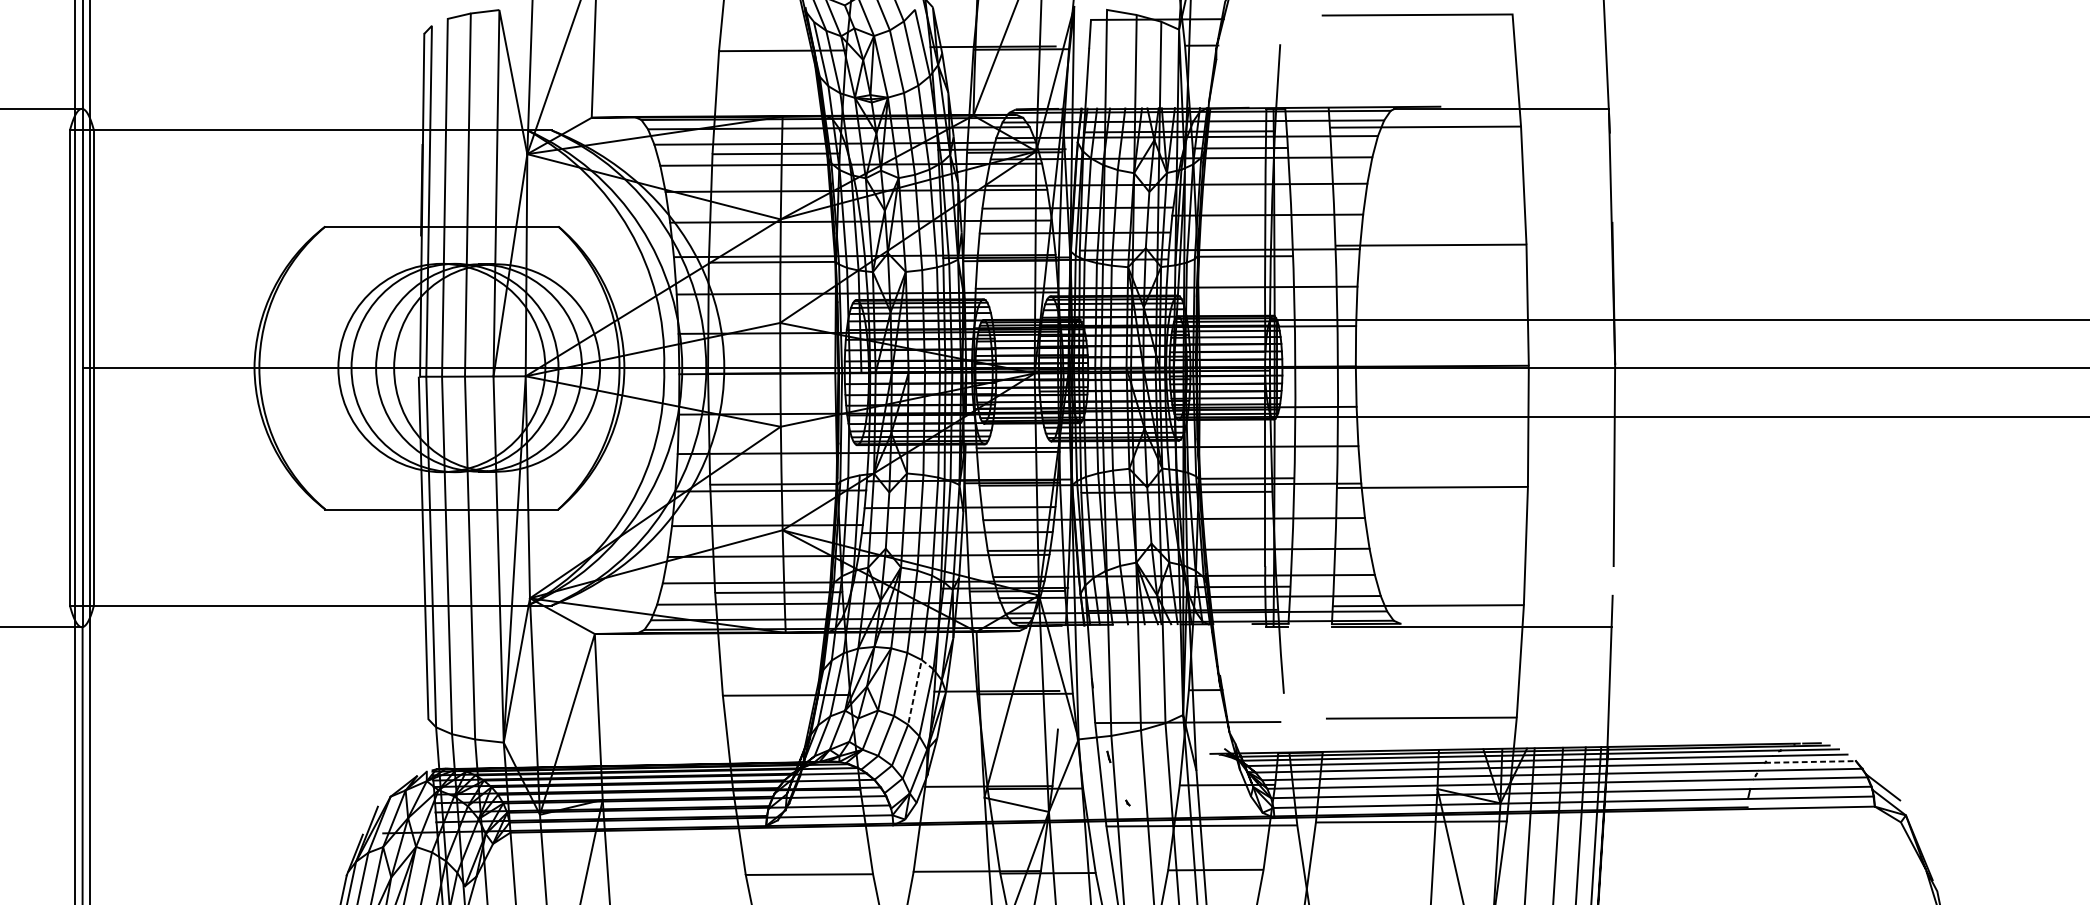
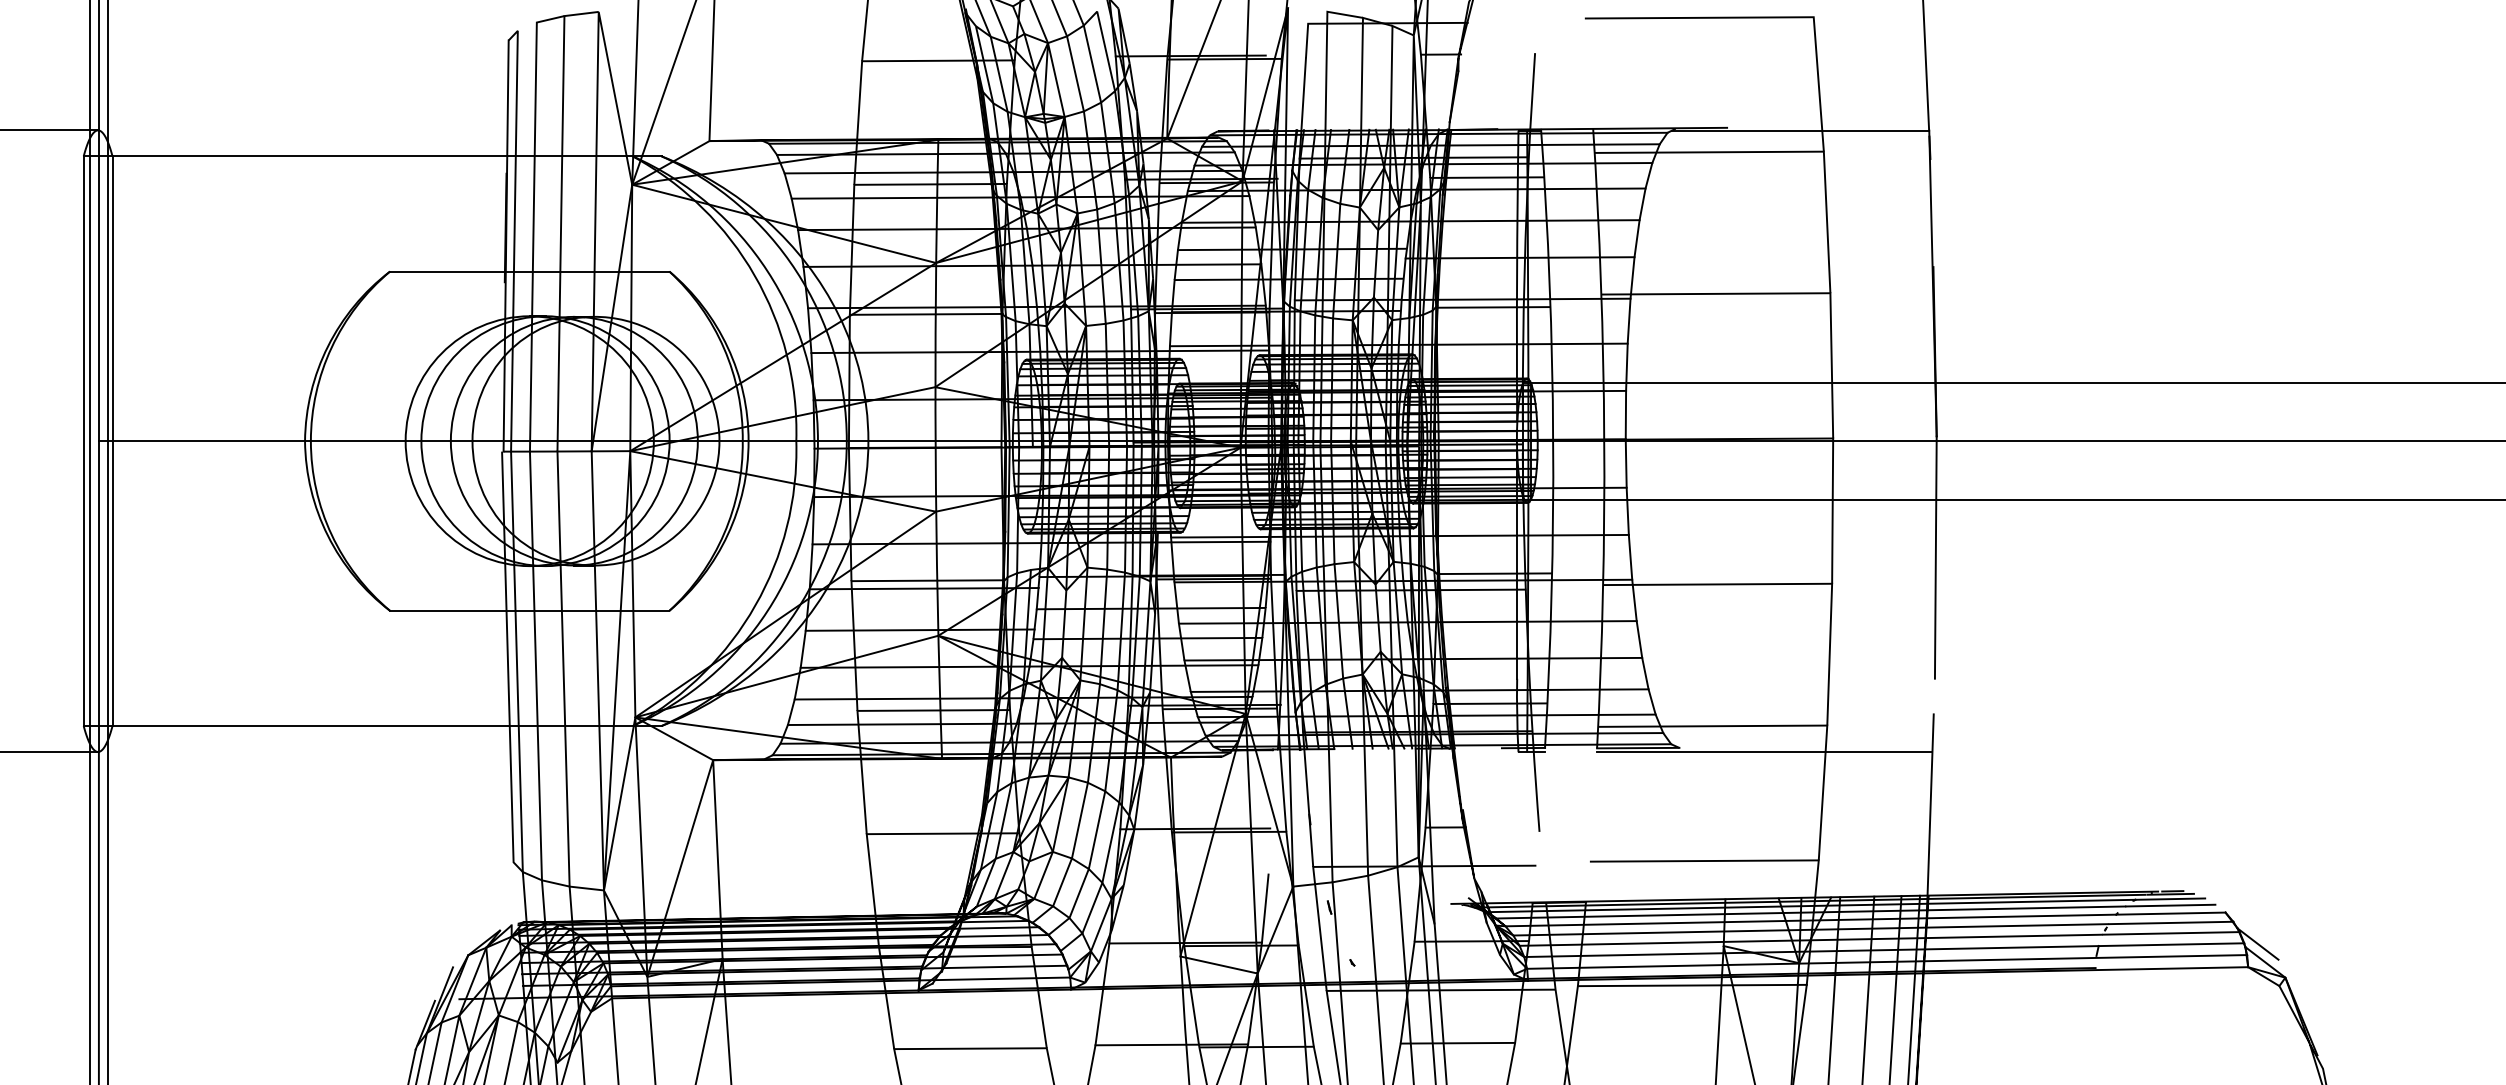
line: (916, 684) -> (1099, 820), dashed -> solid
line: (1810, 761) -> (2171, 913), dashed -> solid

